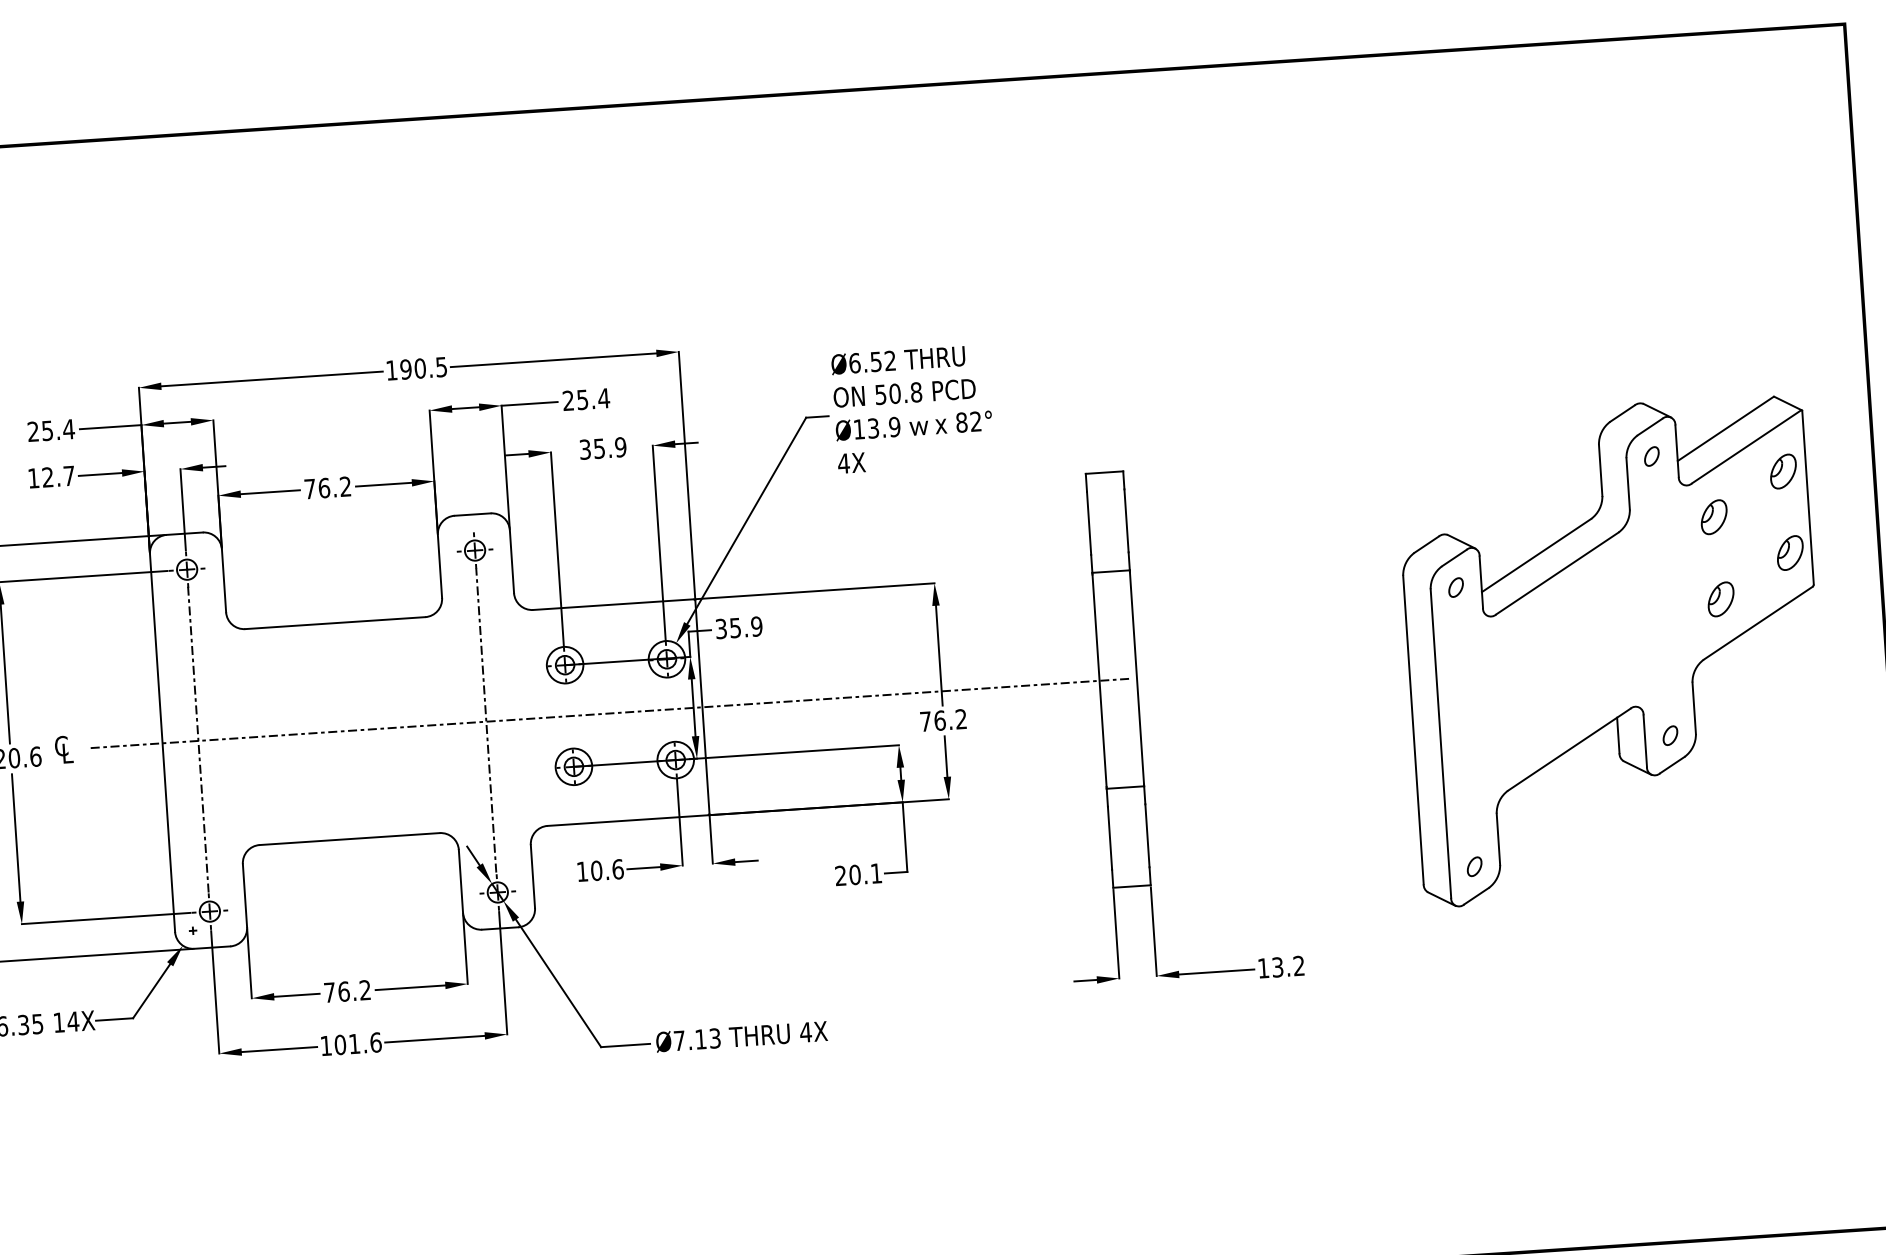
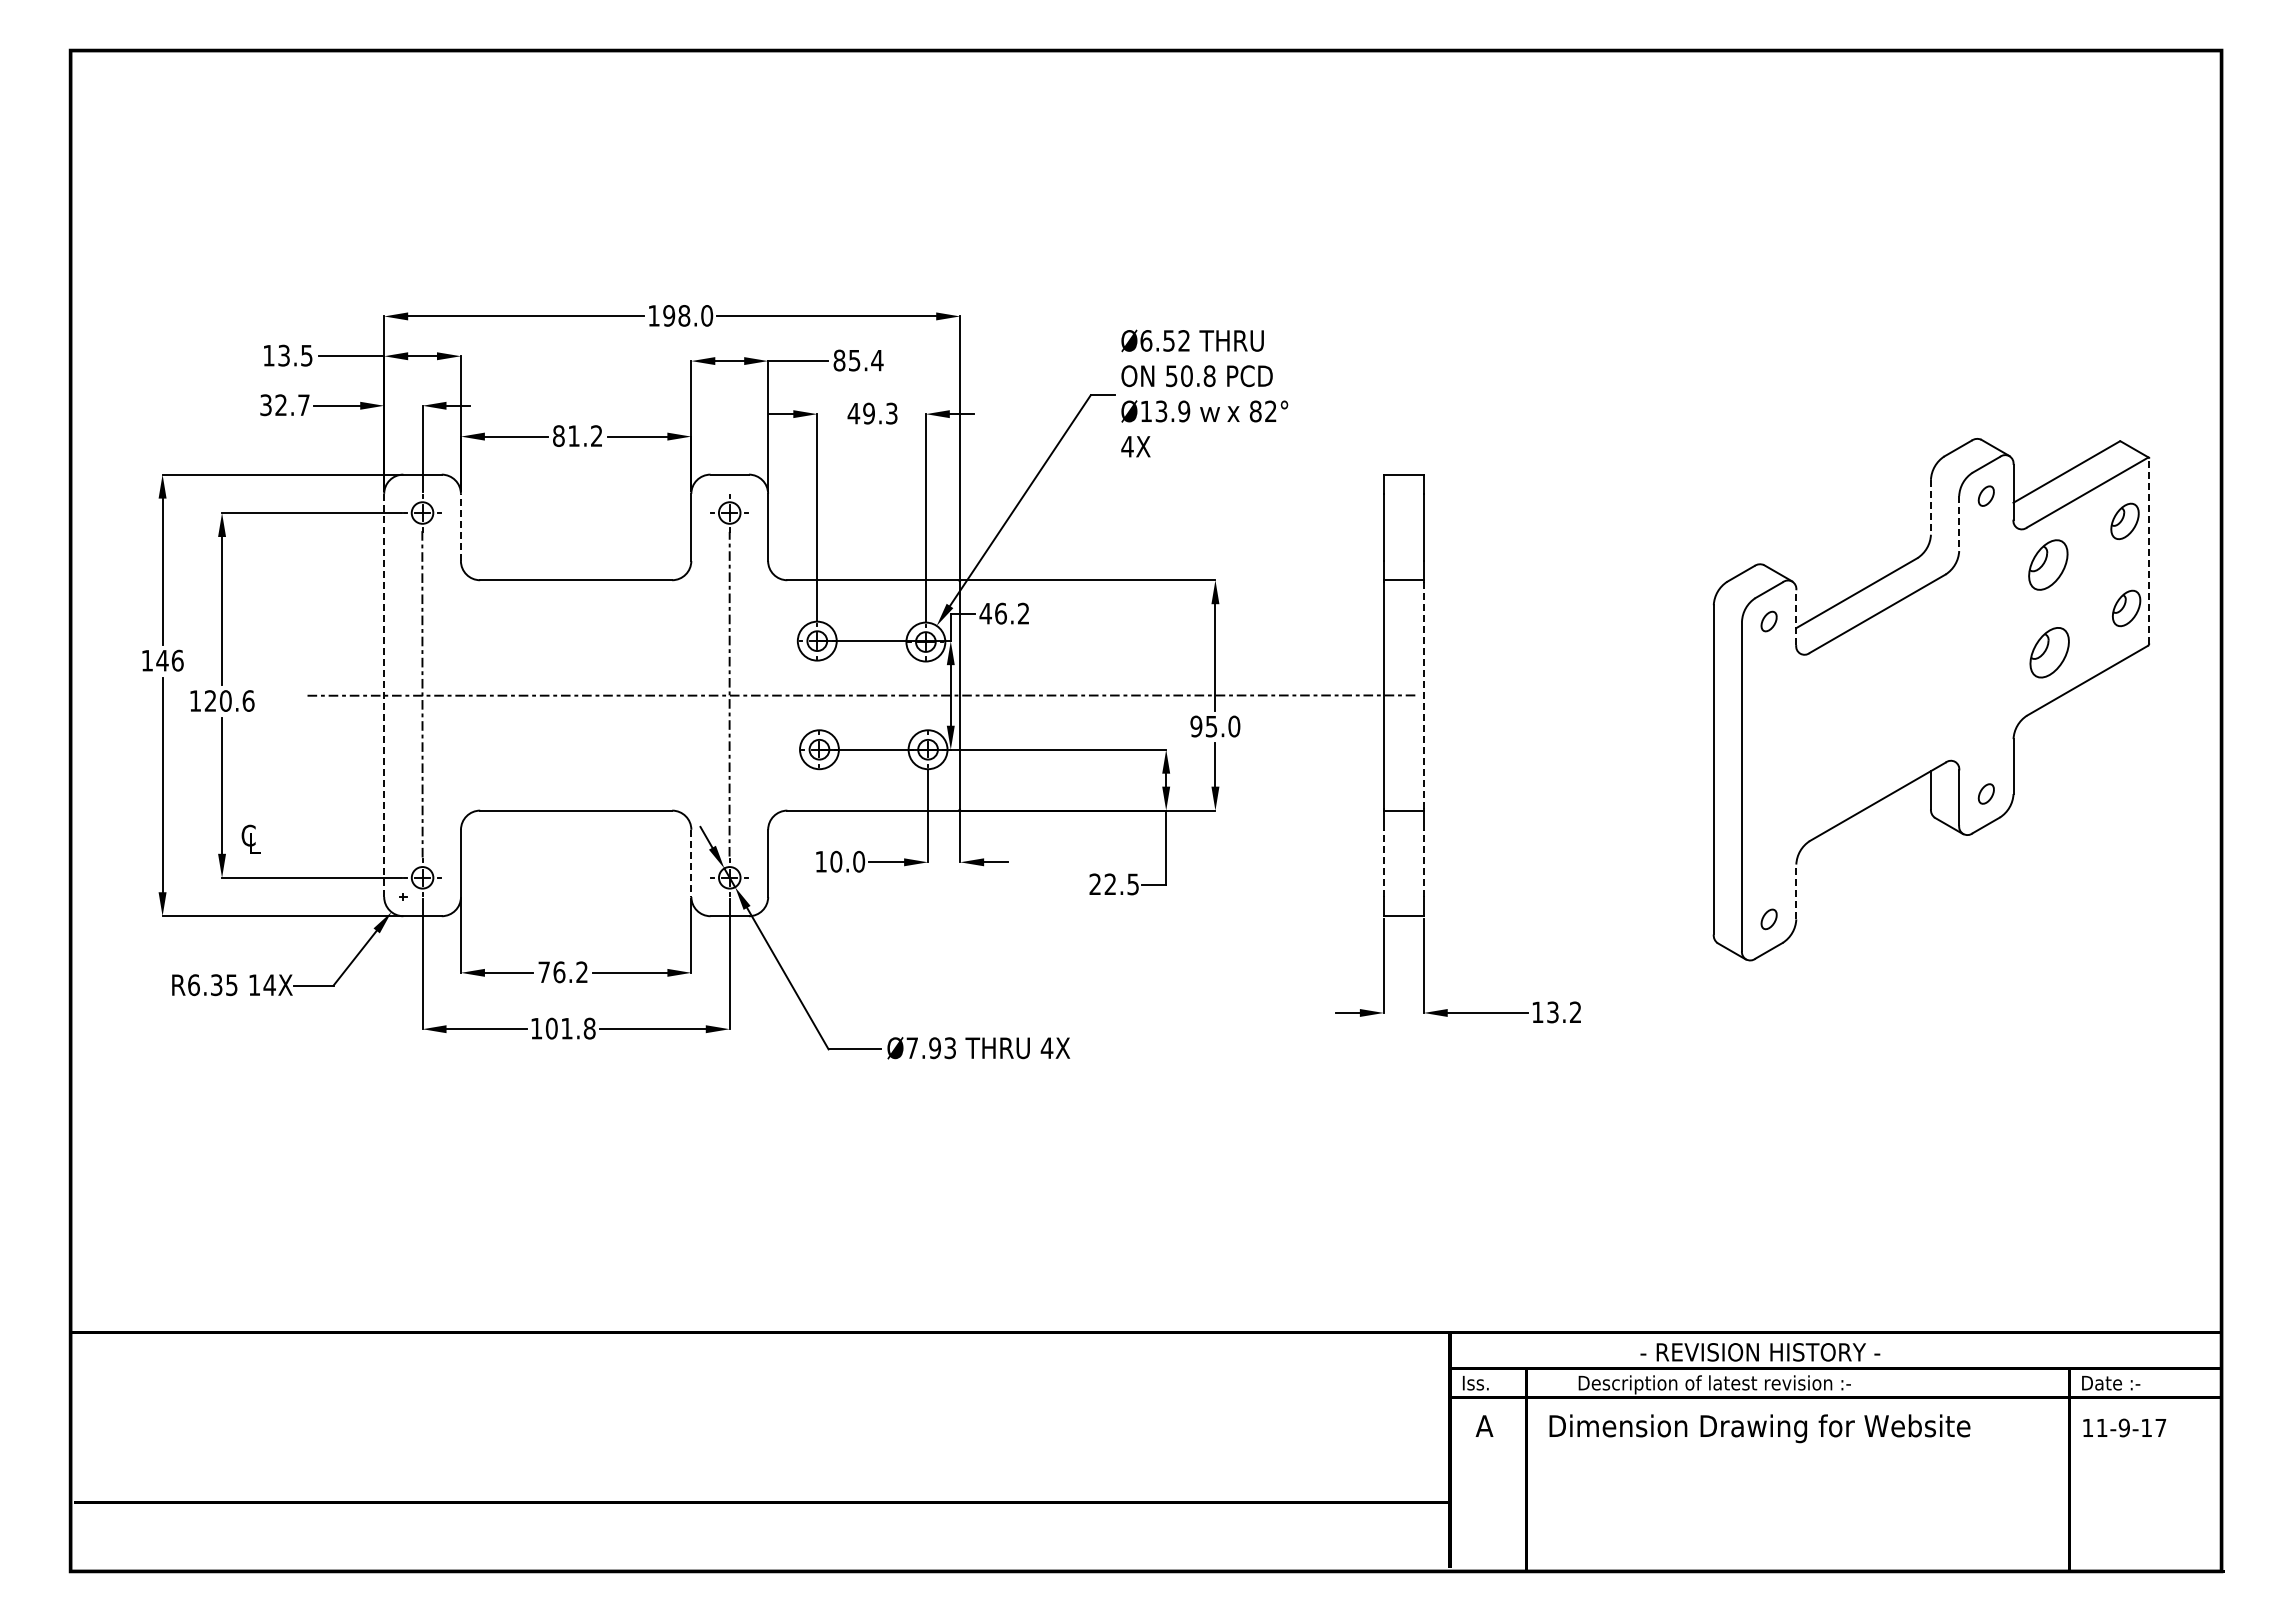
text: (430, 367) -> (695, 315), 190.5 -> 198.0
text: (568, 400) -> (839, 360), 25.4 -> 85.4
text: (51, 430) -> (288, 355), 25.4 -> 13.5
text: (602, 448) -> (872, 413), 35.9 -> 49.3
line: (1600, 470) -> (1930, 507), solid -> dashed
text: (33, 478) -> (265, 405), 12.7 -> 32.7
line: (1628, 484) -> (1959, 524), solid -> dashed
text: (317, 488) -> (566, 435), 76.2 -> 81.2
line: (1808, 497) -> (2149, 550), solid -> dashed
part: (1713, 516) -> (2047, 564), size x1.4
line: (223, 580) -> (460, 527), solid -> dashed
line: (1481, 582) -> (1796, 617), solid -> dashed
part: (1720, 599) -> (2049, 652), size x1.4
text: (738, 627) -> (1004, 613), 35.9 -> 46.2
line: (1136, 677) -> (1423, 694), solid -> dashed
text: (943, 720) -> (1215, 726), 76.2 -> 95.0
line: (162, 743) -> (384, 695), solid -> dashed
text: (63, 748) -> (250, 838), moved
line: (1147, 835) -> (1423, 863), solid -> dashed
line: (1109, 838) -> (1383, 863), solid -> dashed
line: (1498, 838) -> (1796, 891), solid -> dashed
text: (618, 869) -> (859, 861), 10.6 -> 10.0
text: (865, 874) -> (1121, 884), 20.1 -> 22.5
line: (461, 881) -> (691, 863), solid -> dashed
text: (700, 1039) -> (934, 1048), Ø7.13 -> Ø7.93
text: (375, 1042) -> (589, 1028), 101.6 -> 101.8

